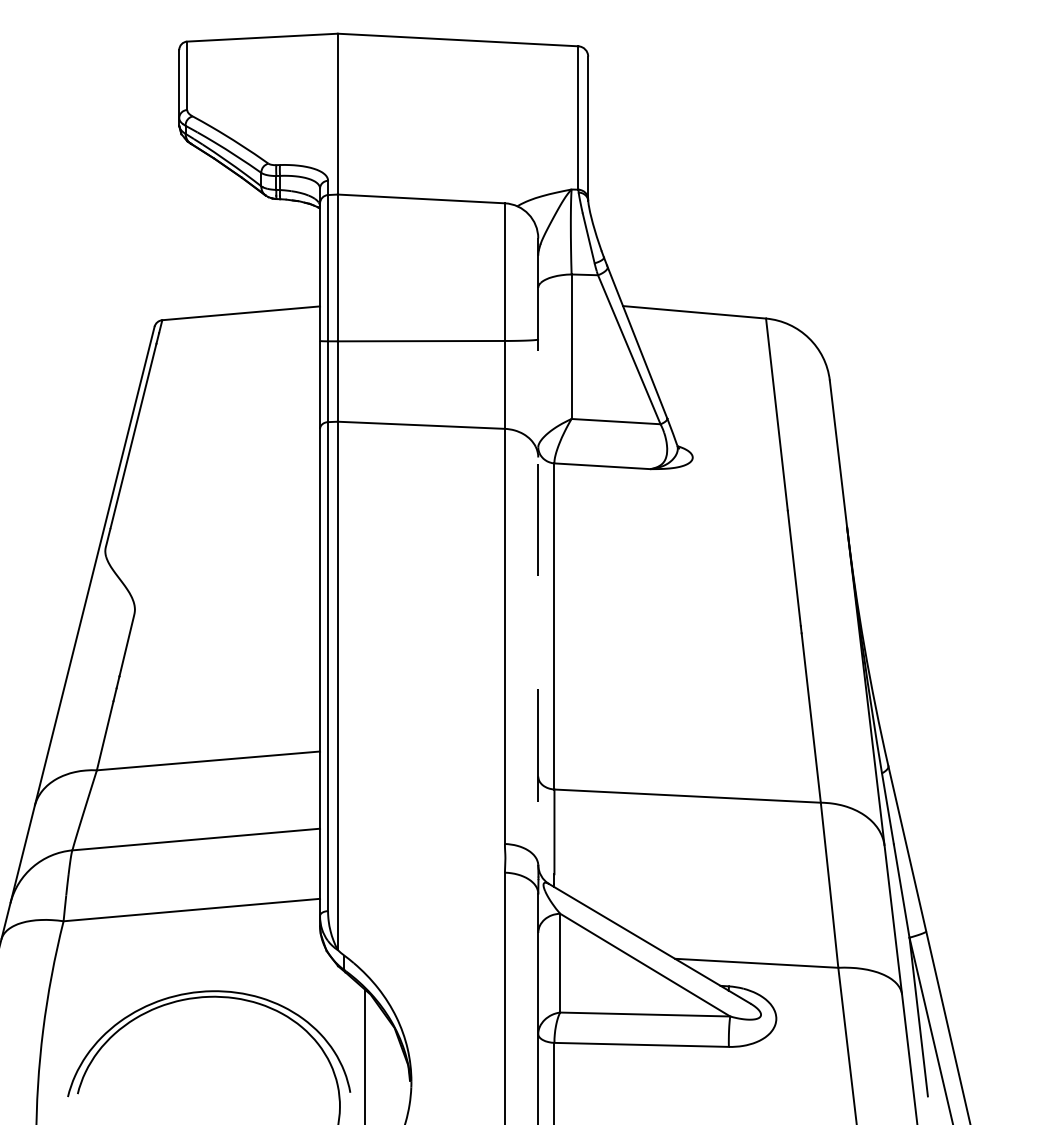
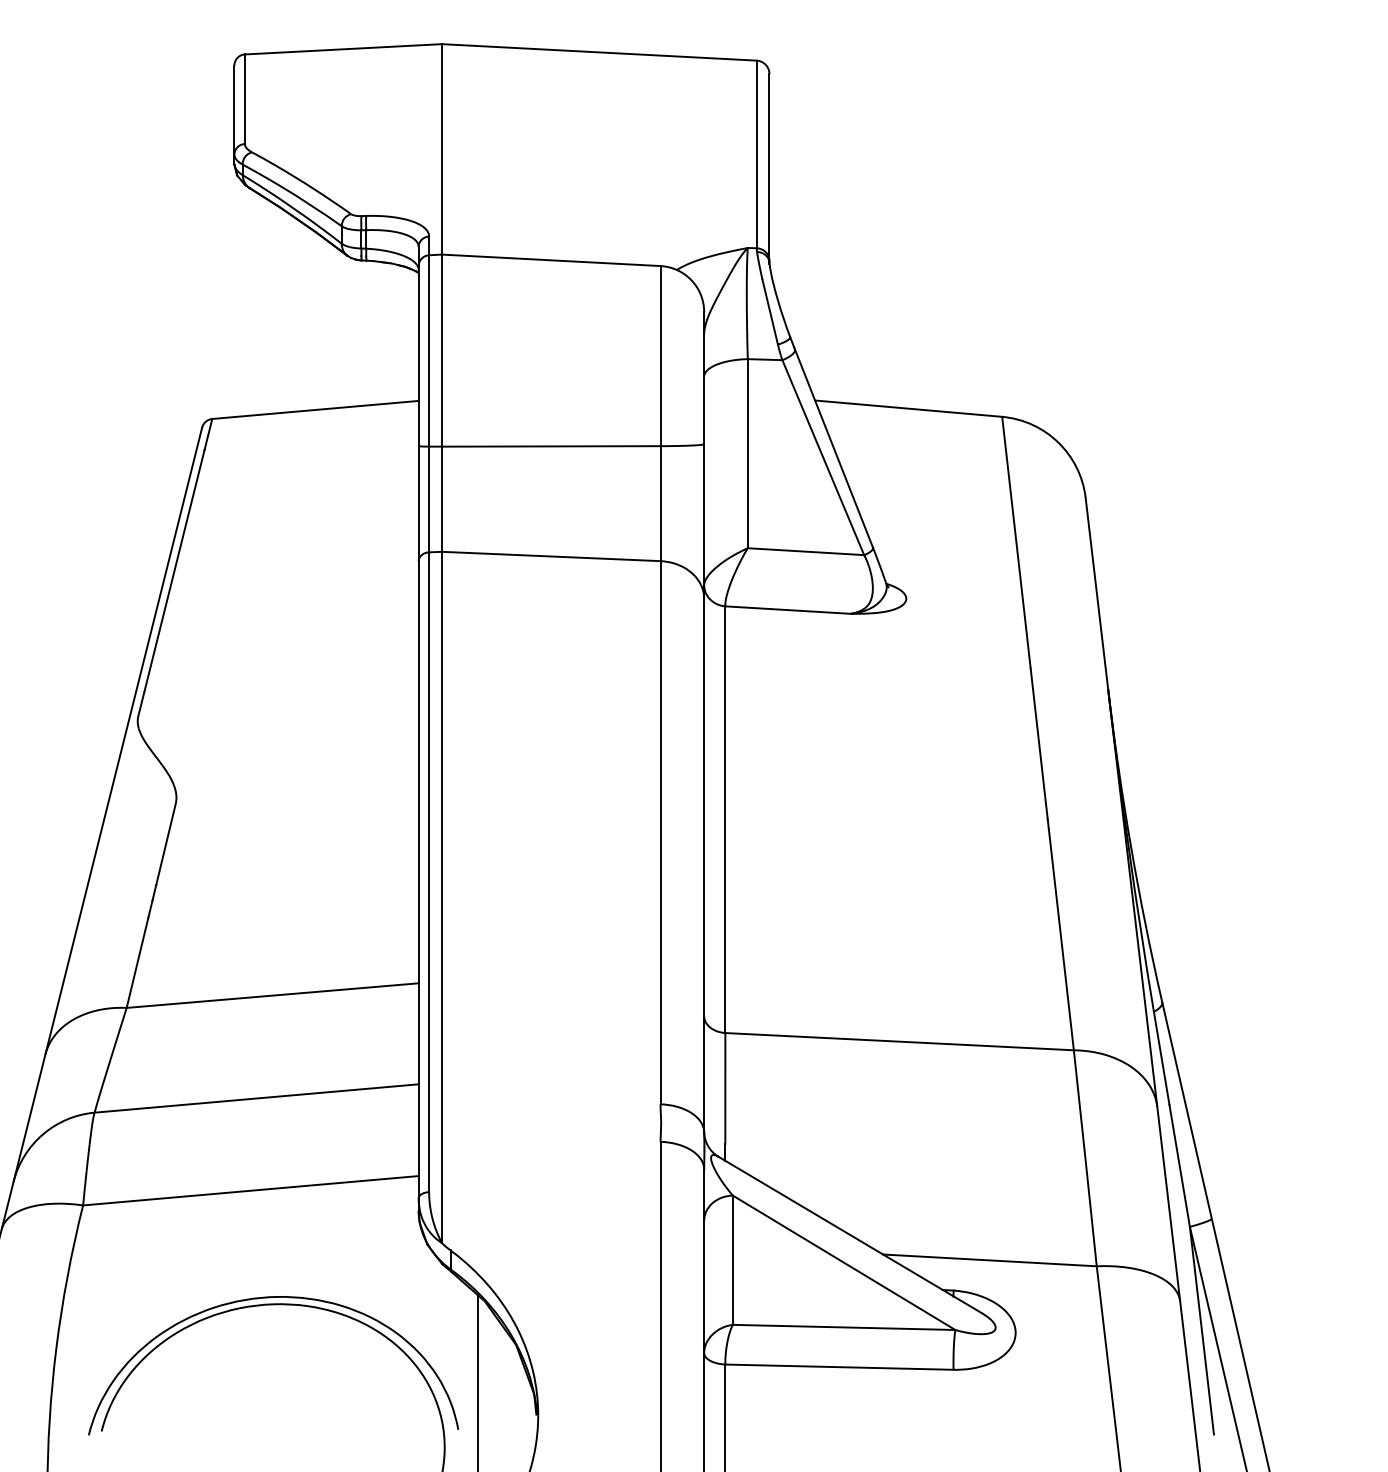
line: (538, 552) -> (704, 722), dashed -> solid

